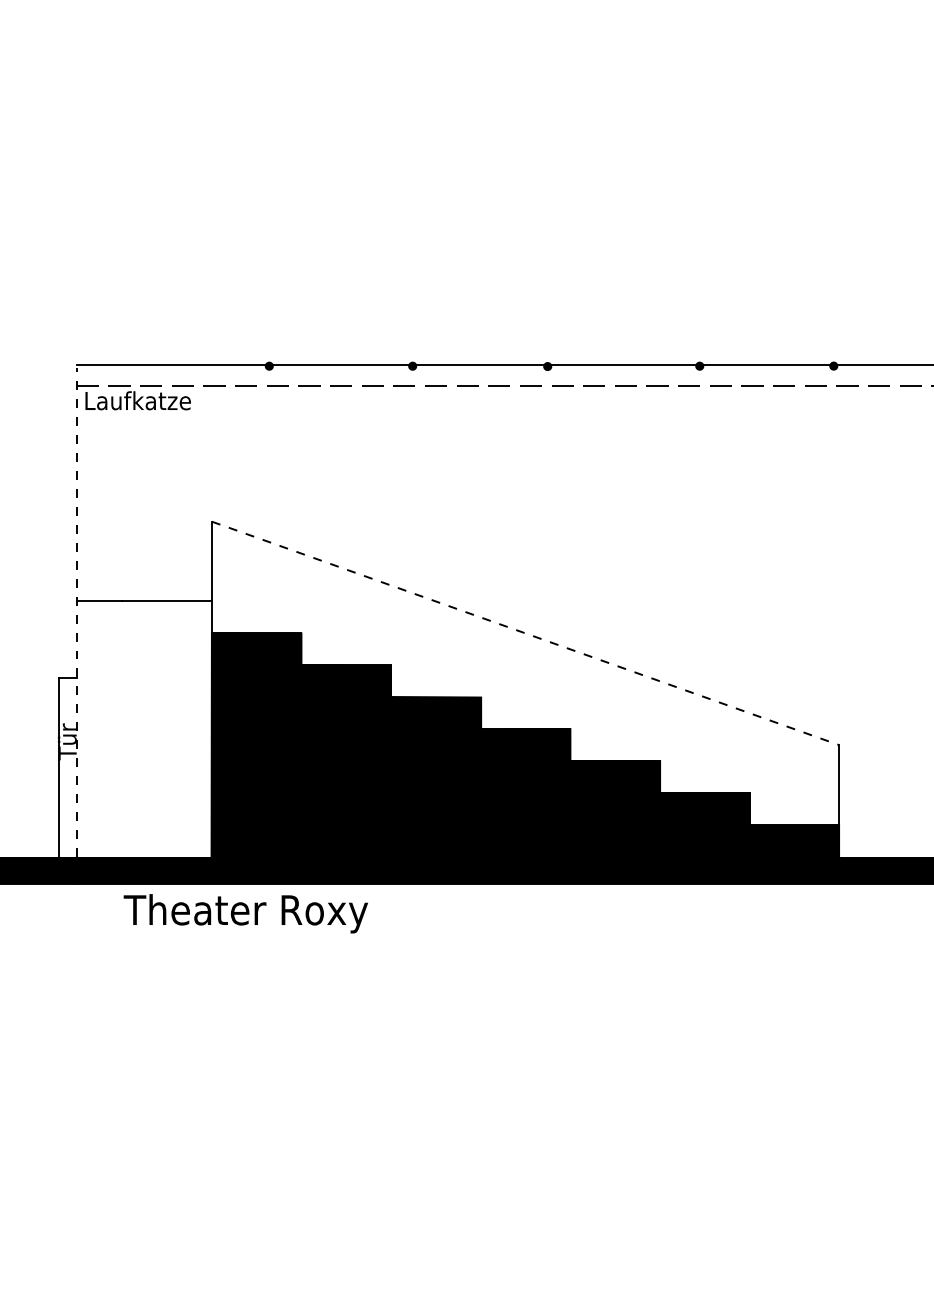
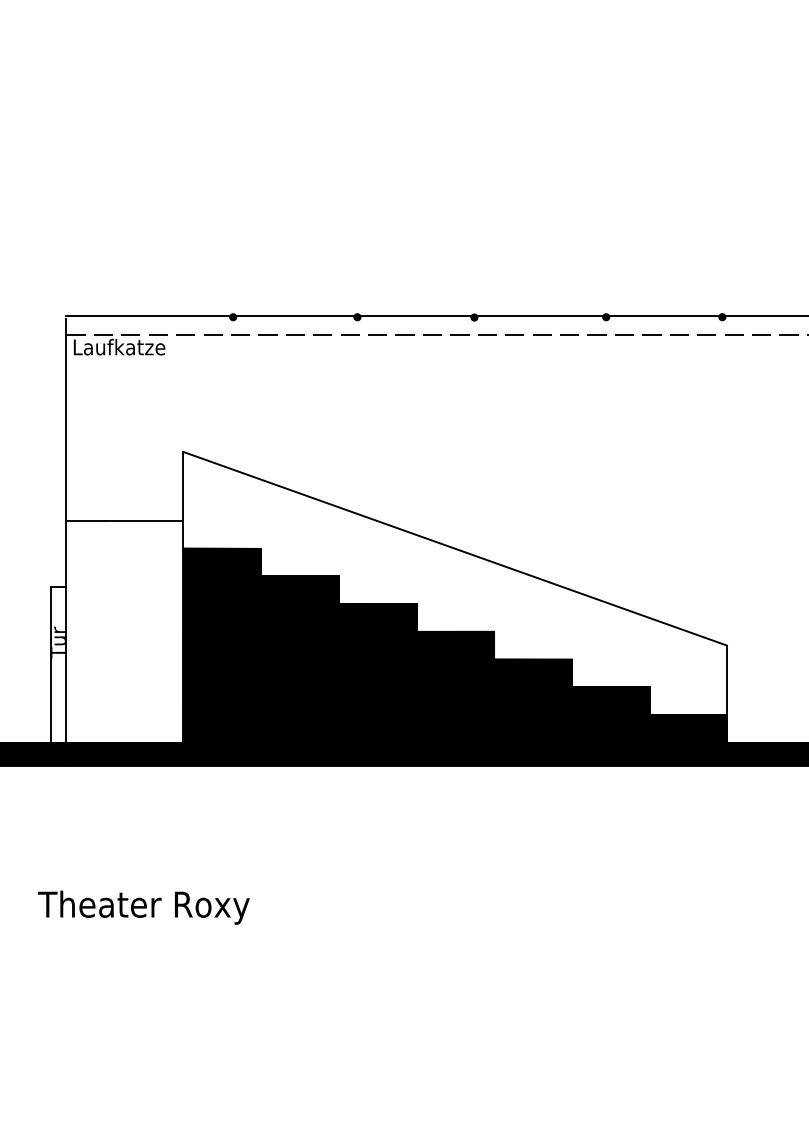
line: (76, 612) -> (66, 530), dashed -> solid
line: (525, 633) -> (455, 548), dashed -> solid
text: (245, 913) -> (143, 907), moved

